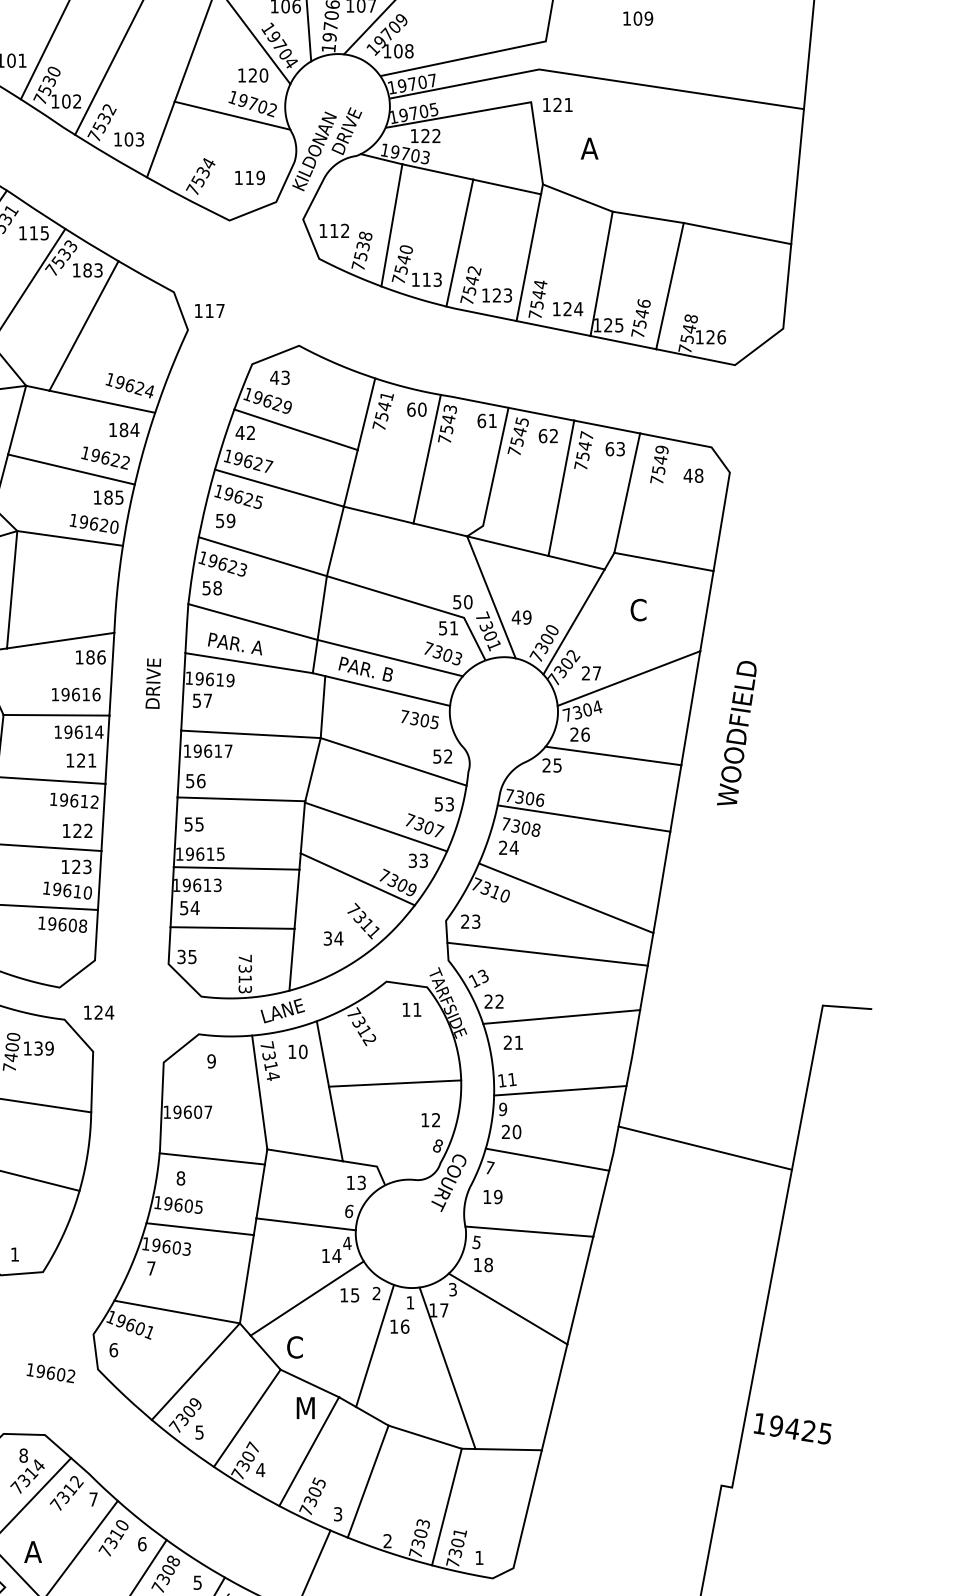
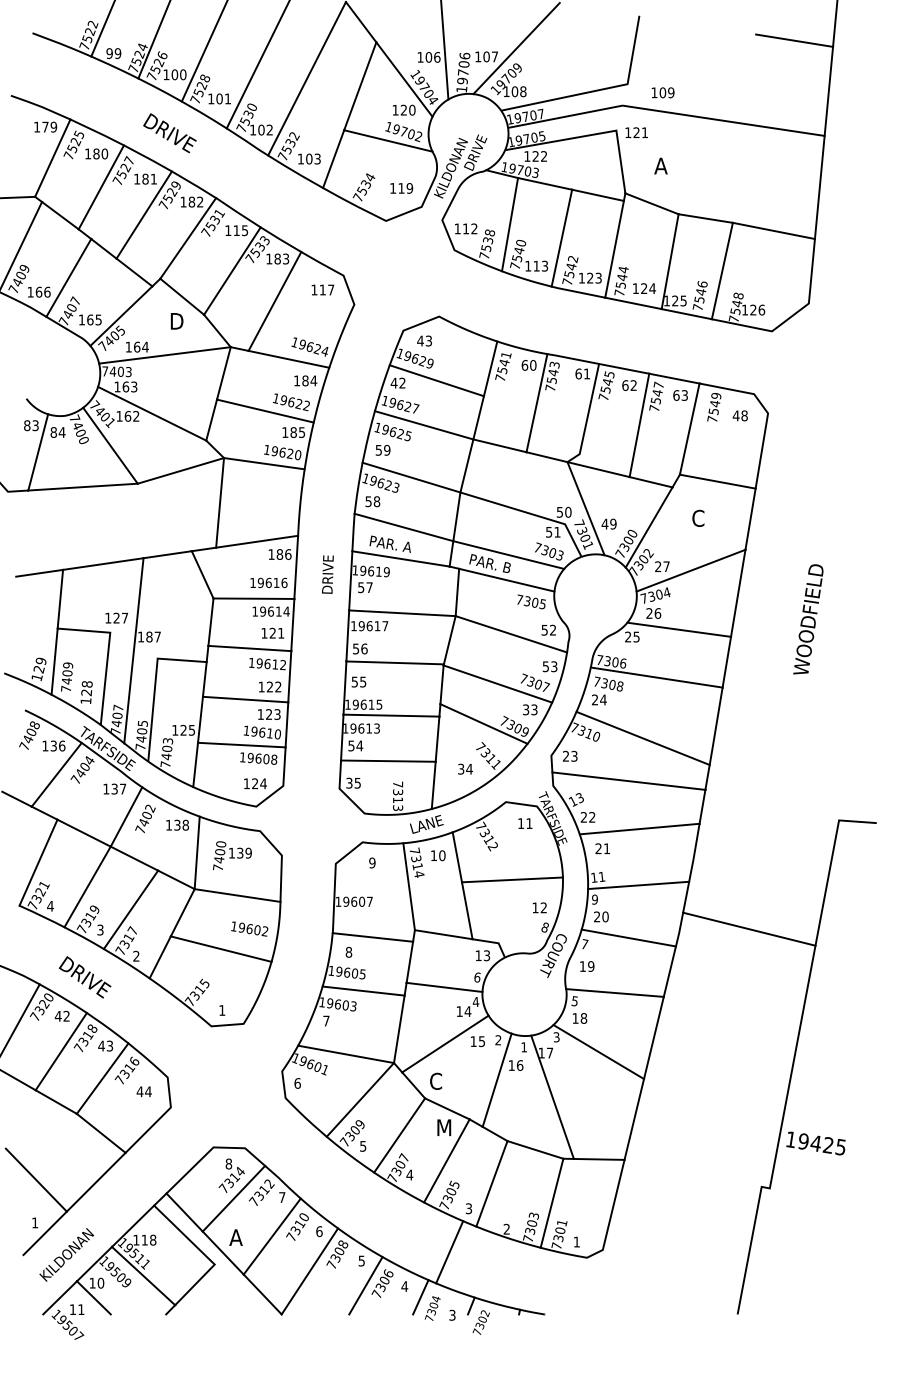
text: (637, 18) -> (662, 92), moved
text: (209, 310) -> (322, 289), moved
text: (736, 733) -> (808, 619), moved
text: (99, 1012) -> (255, 783), moved
text: (50, 1372) -> (249, 928), moved

